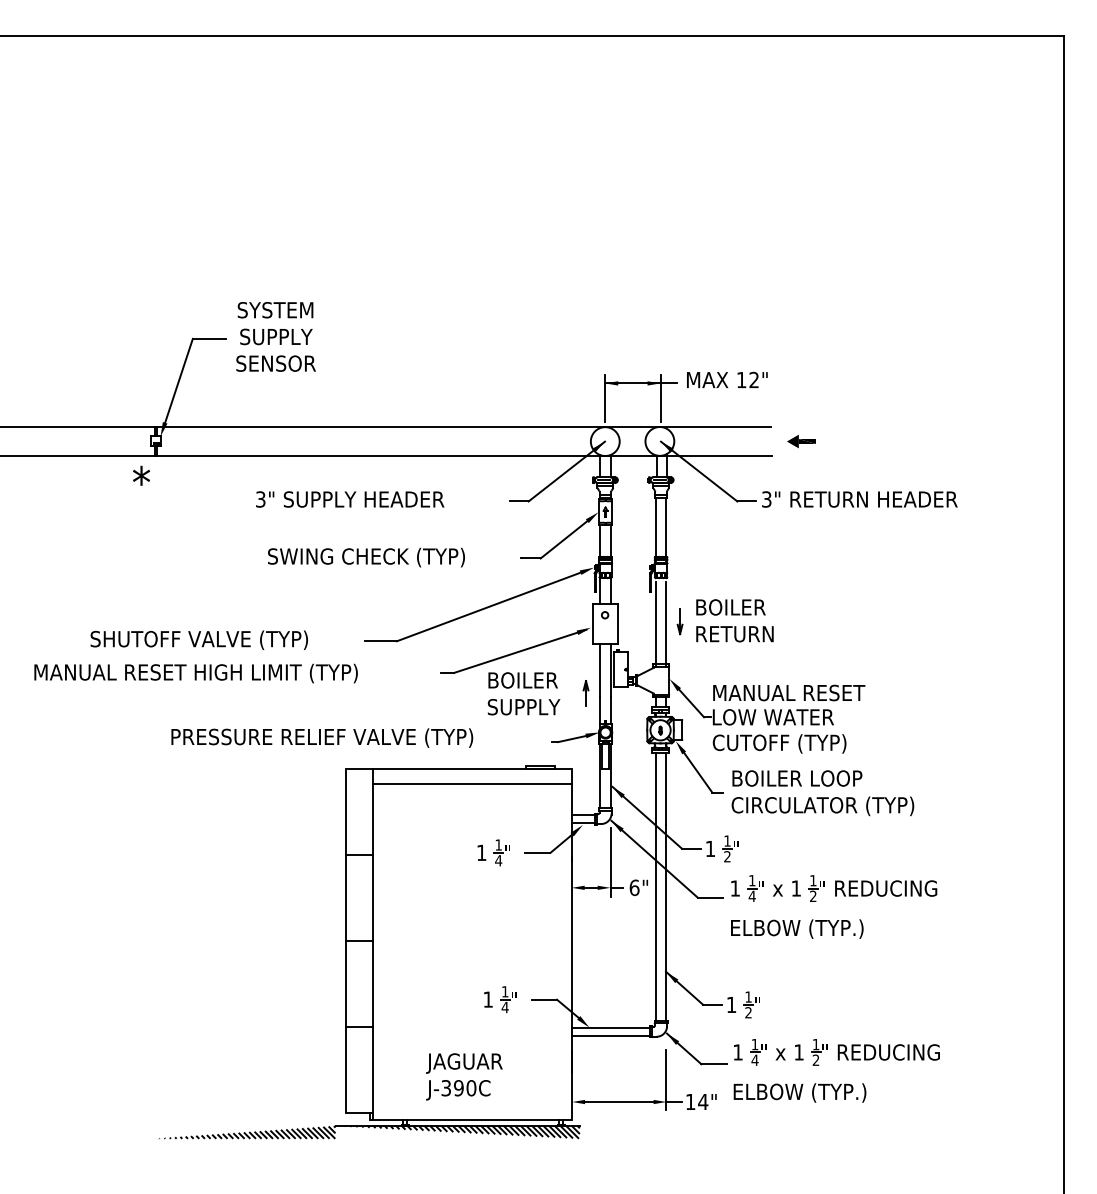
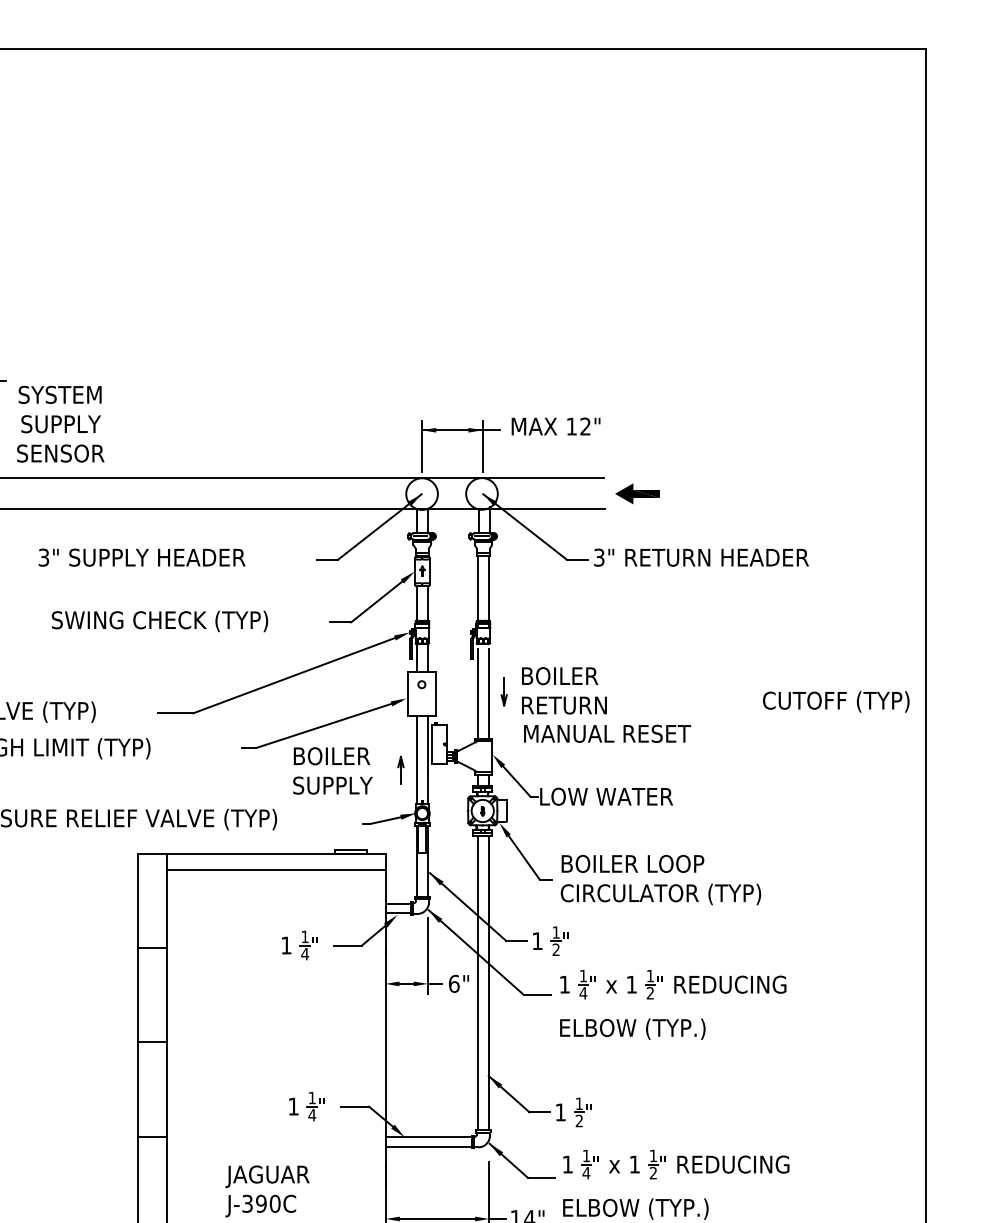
text: (275, 336) -> (60, 423), moved
part: (801, 441) -> (637, 494), size x1.4
text: (789, 692) -> (607, 733), moved
text: (779, 743) -> (836, 701), moved

